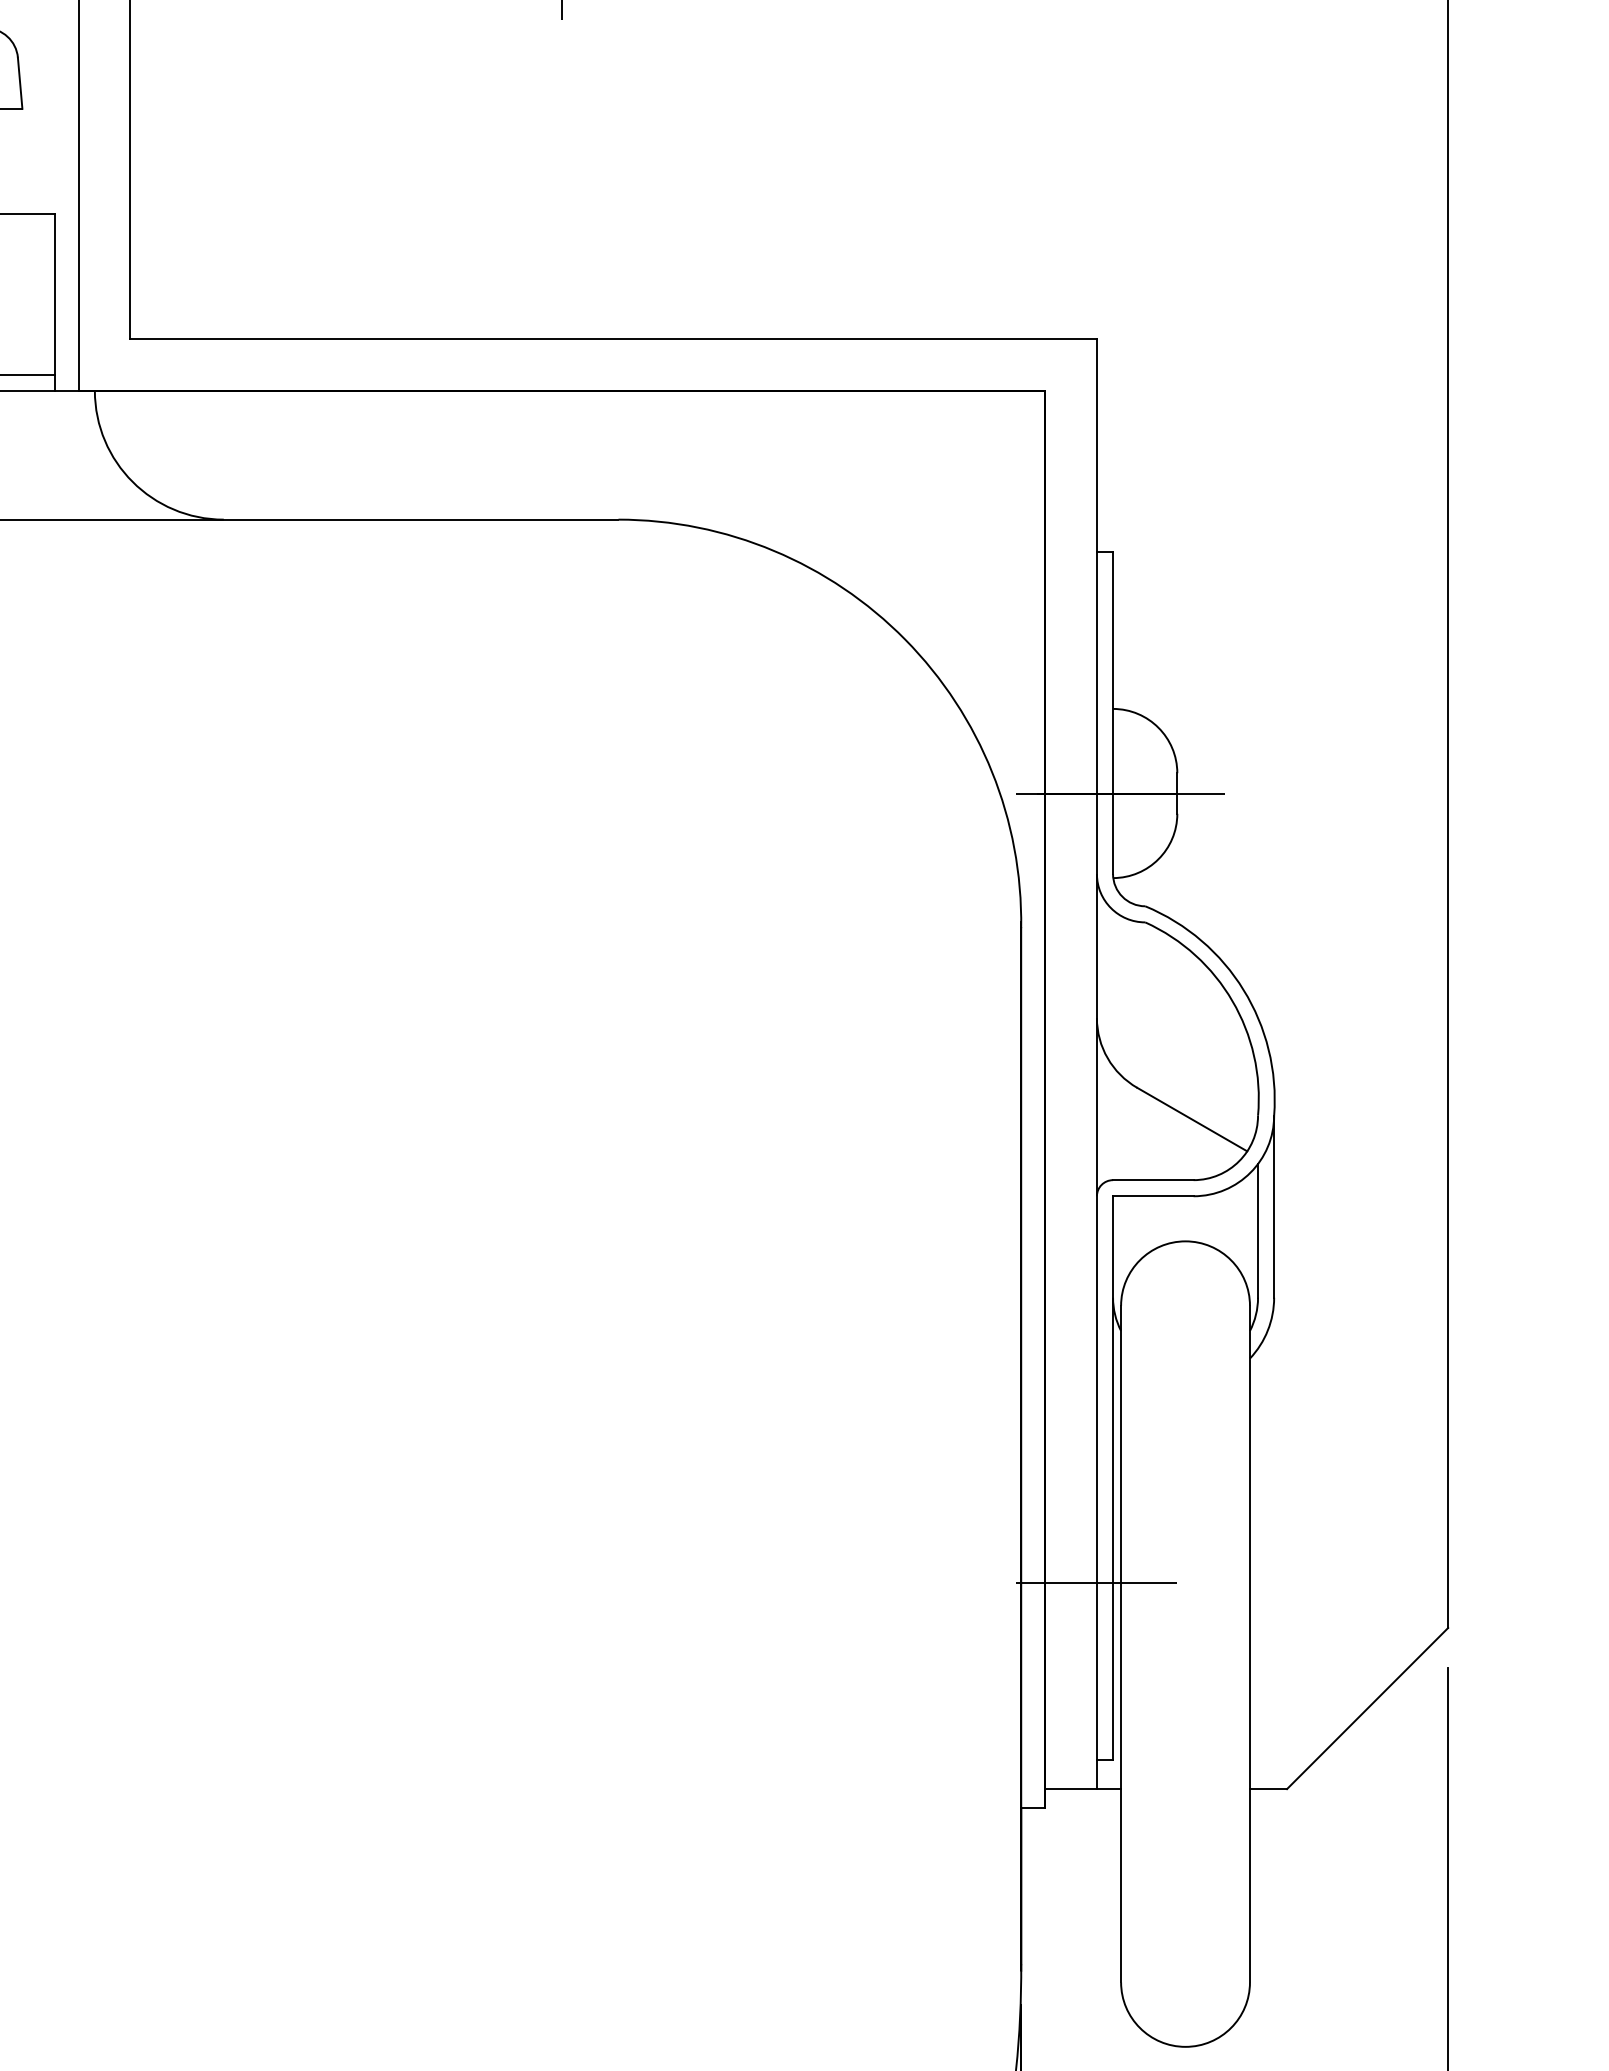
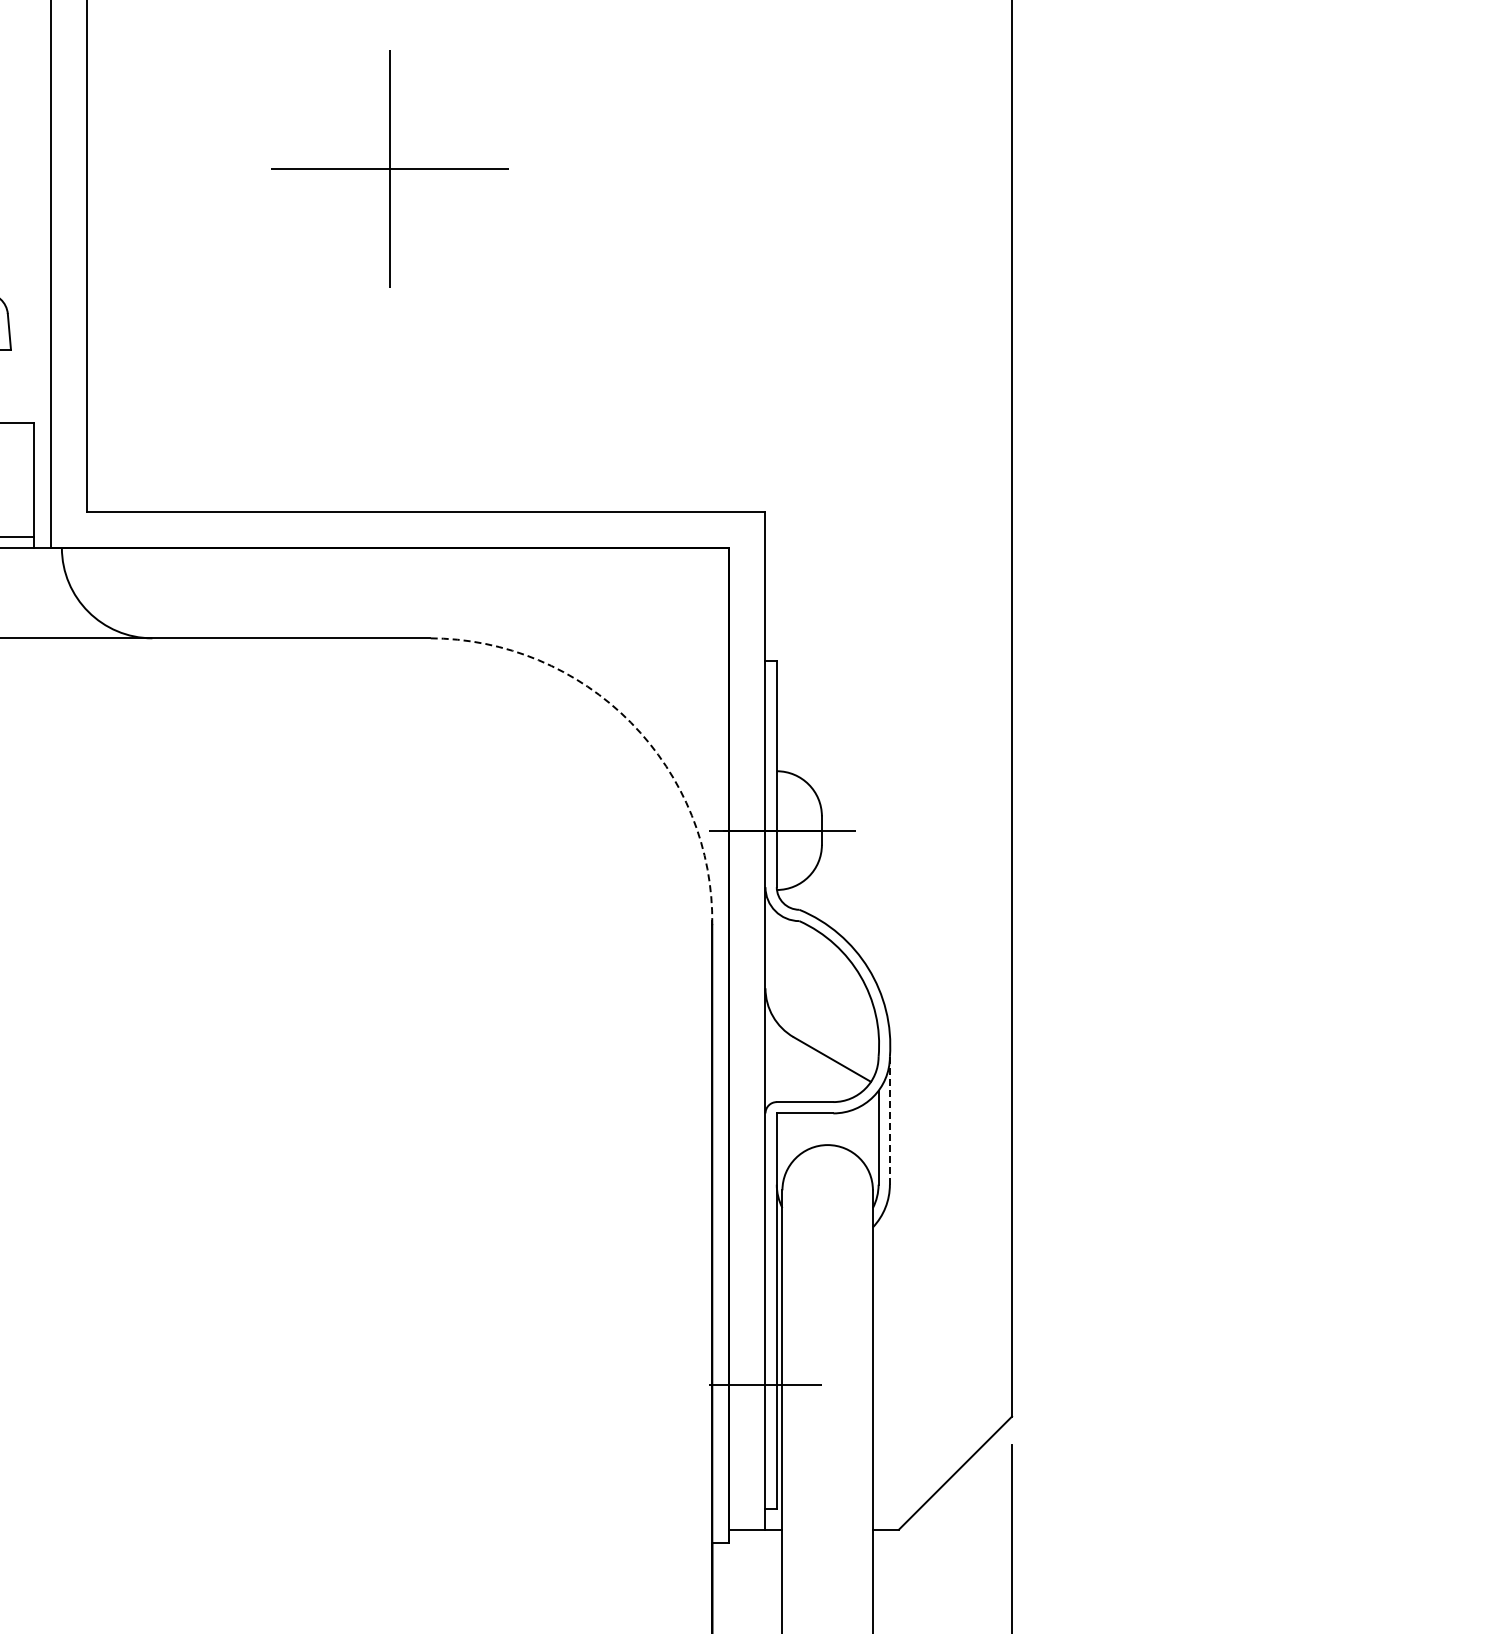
arc: (904, 639) -> (630, 722), solid -> dashed
line: (1273, 1206) -> (889, 1120), solid -> dashed

